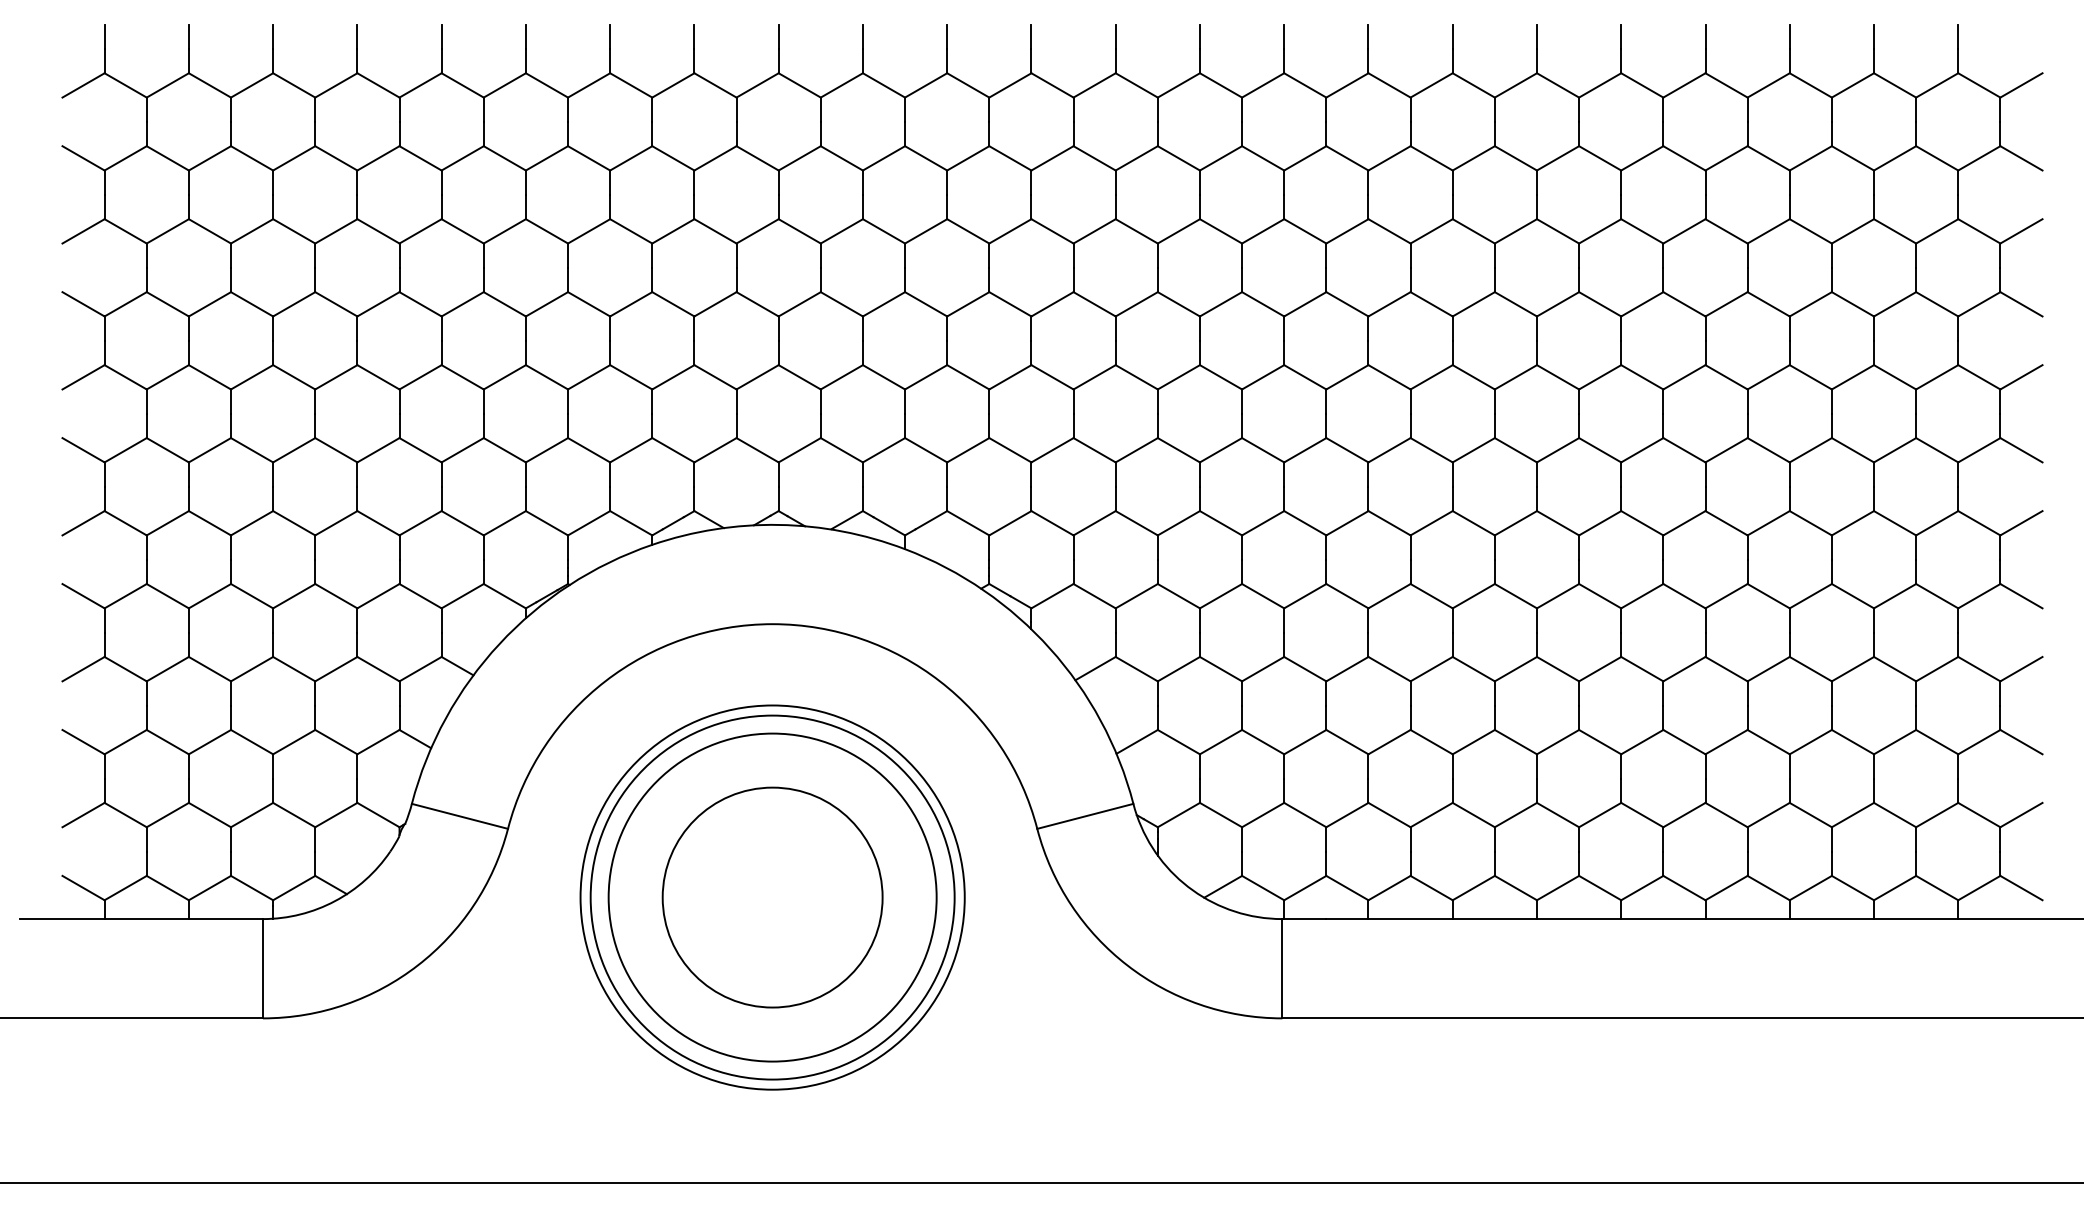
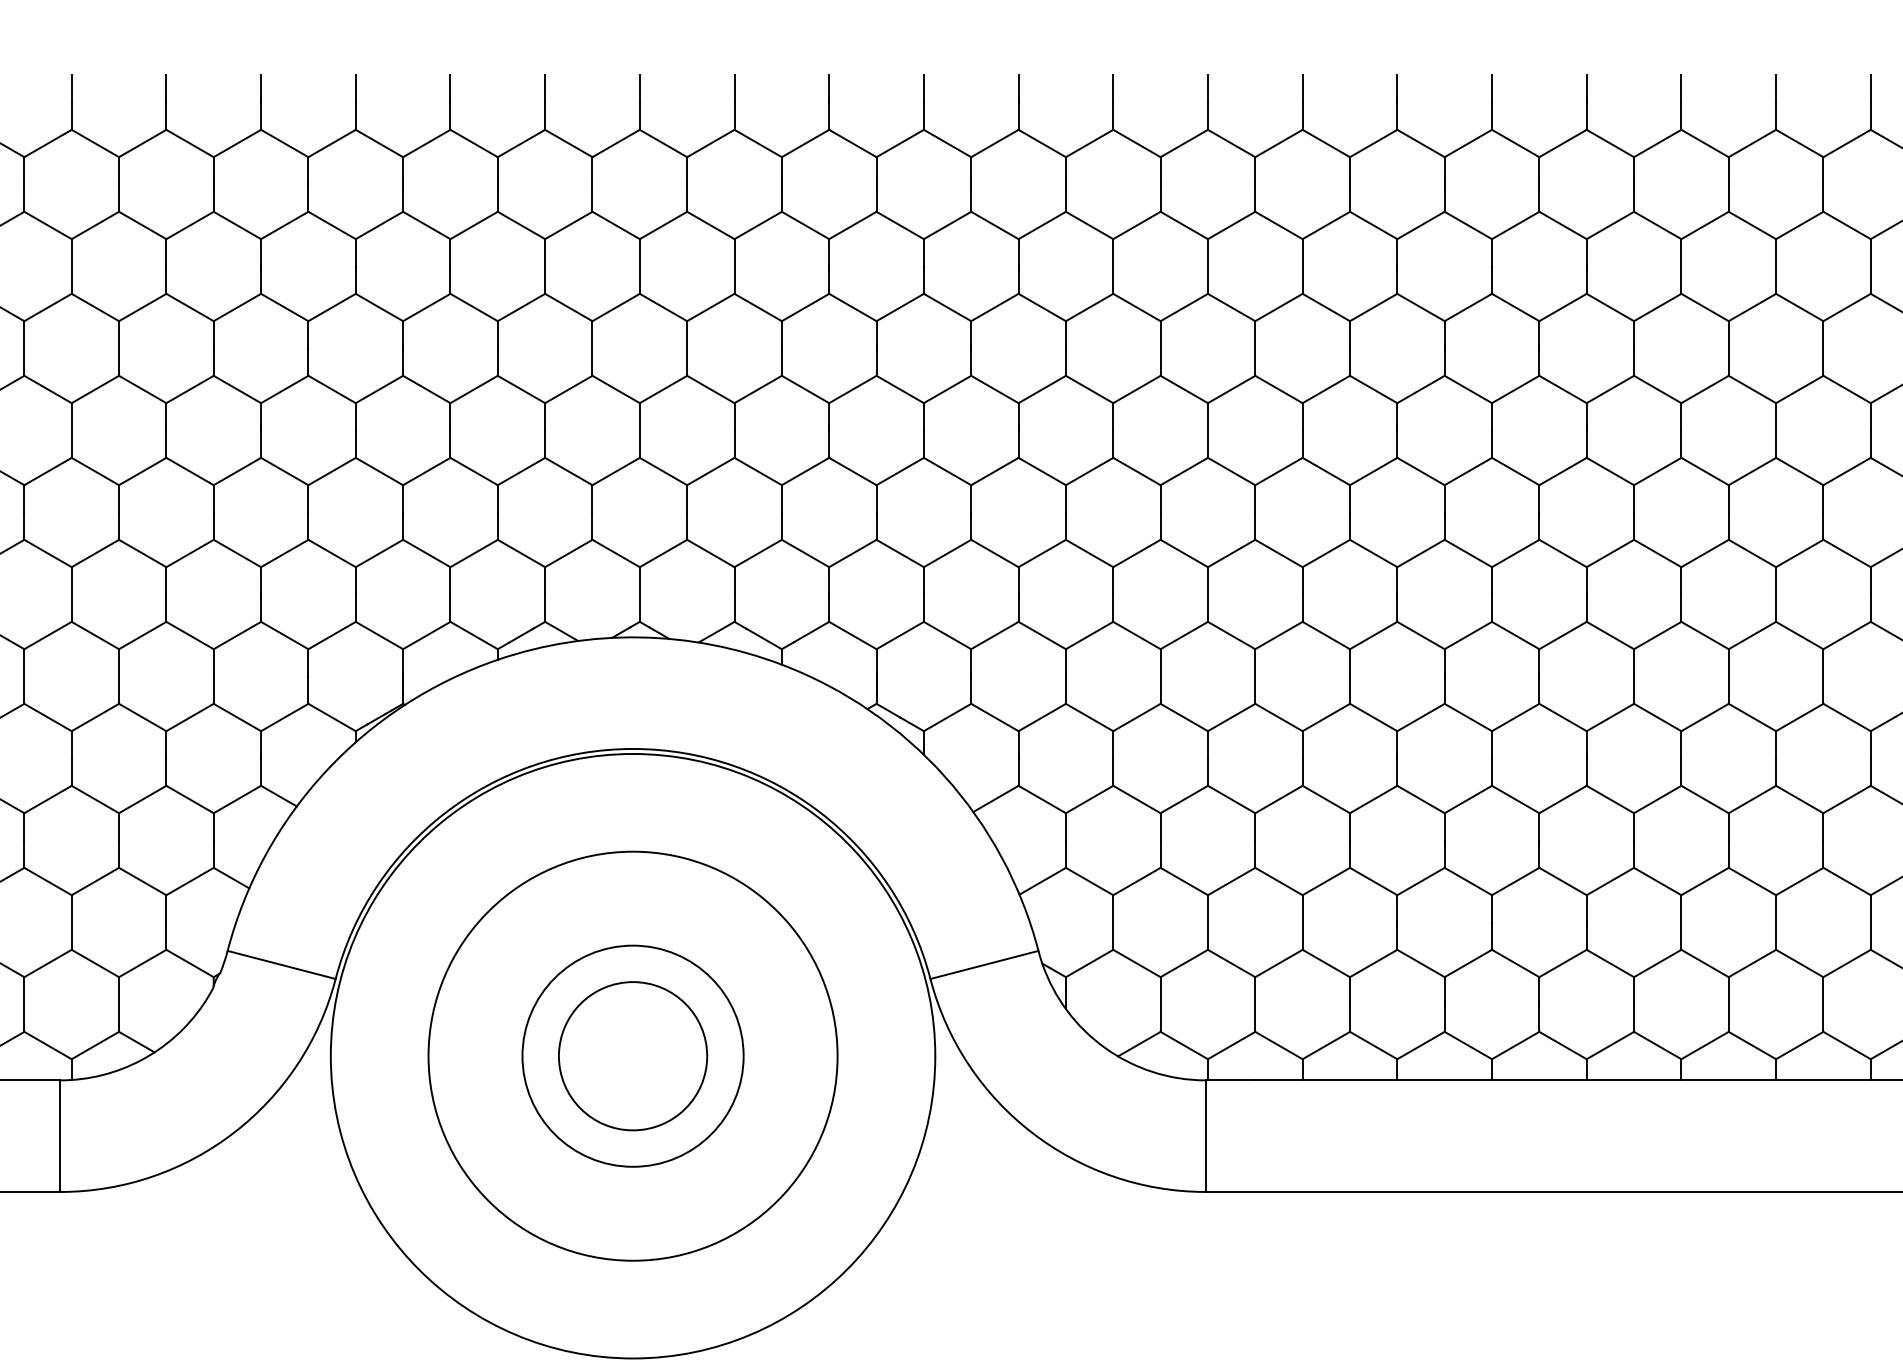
circle: (772, 897) -> (632, 1056), size x0.6
circle: (772, 897) -> (632, 1056), size x0.6
circle: (772, 897) -> (632, 1056), size x1.4

